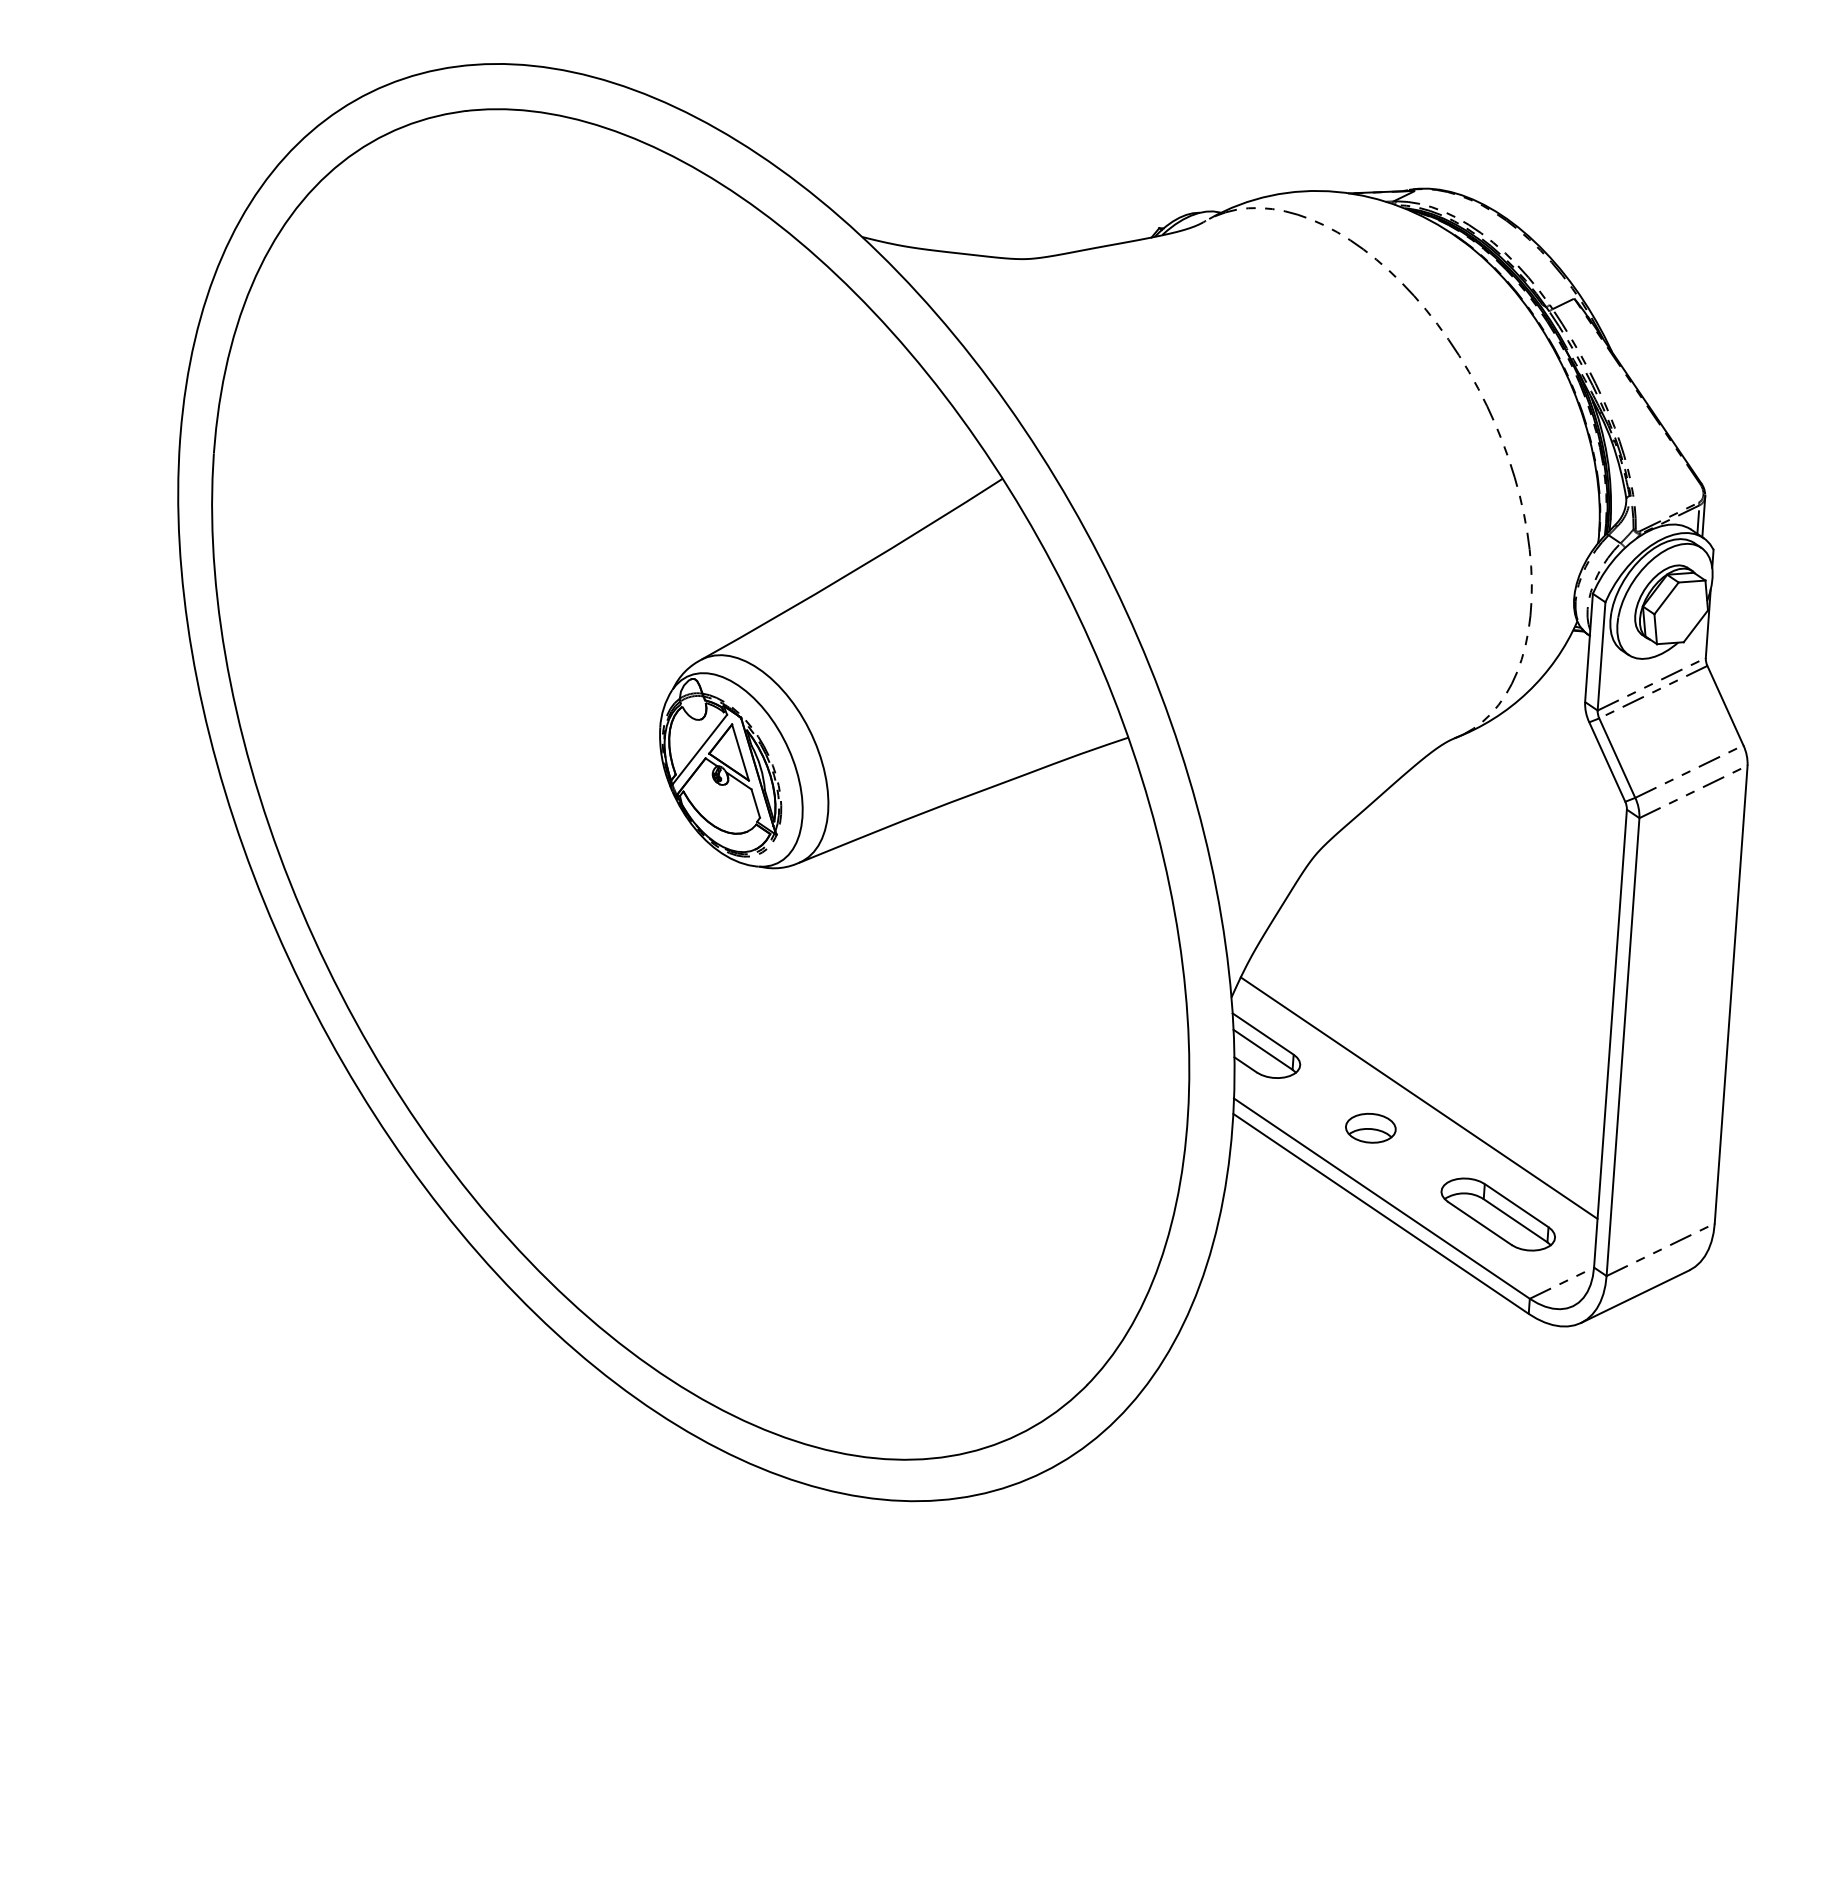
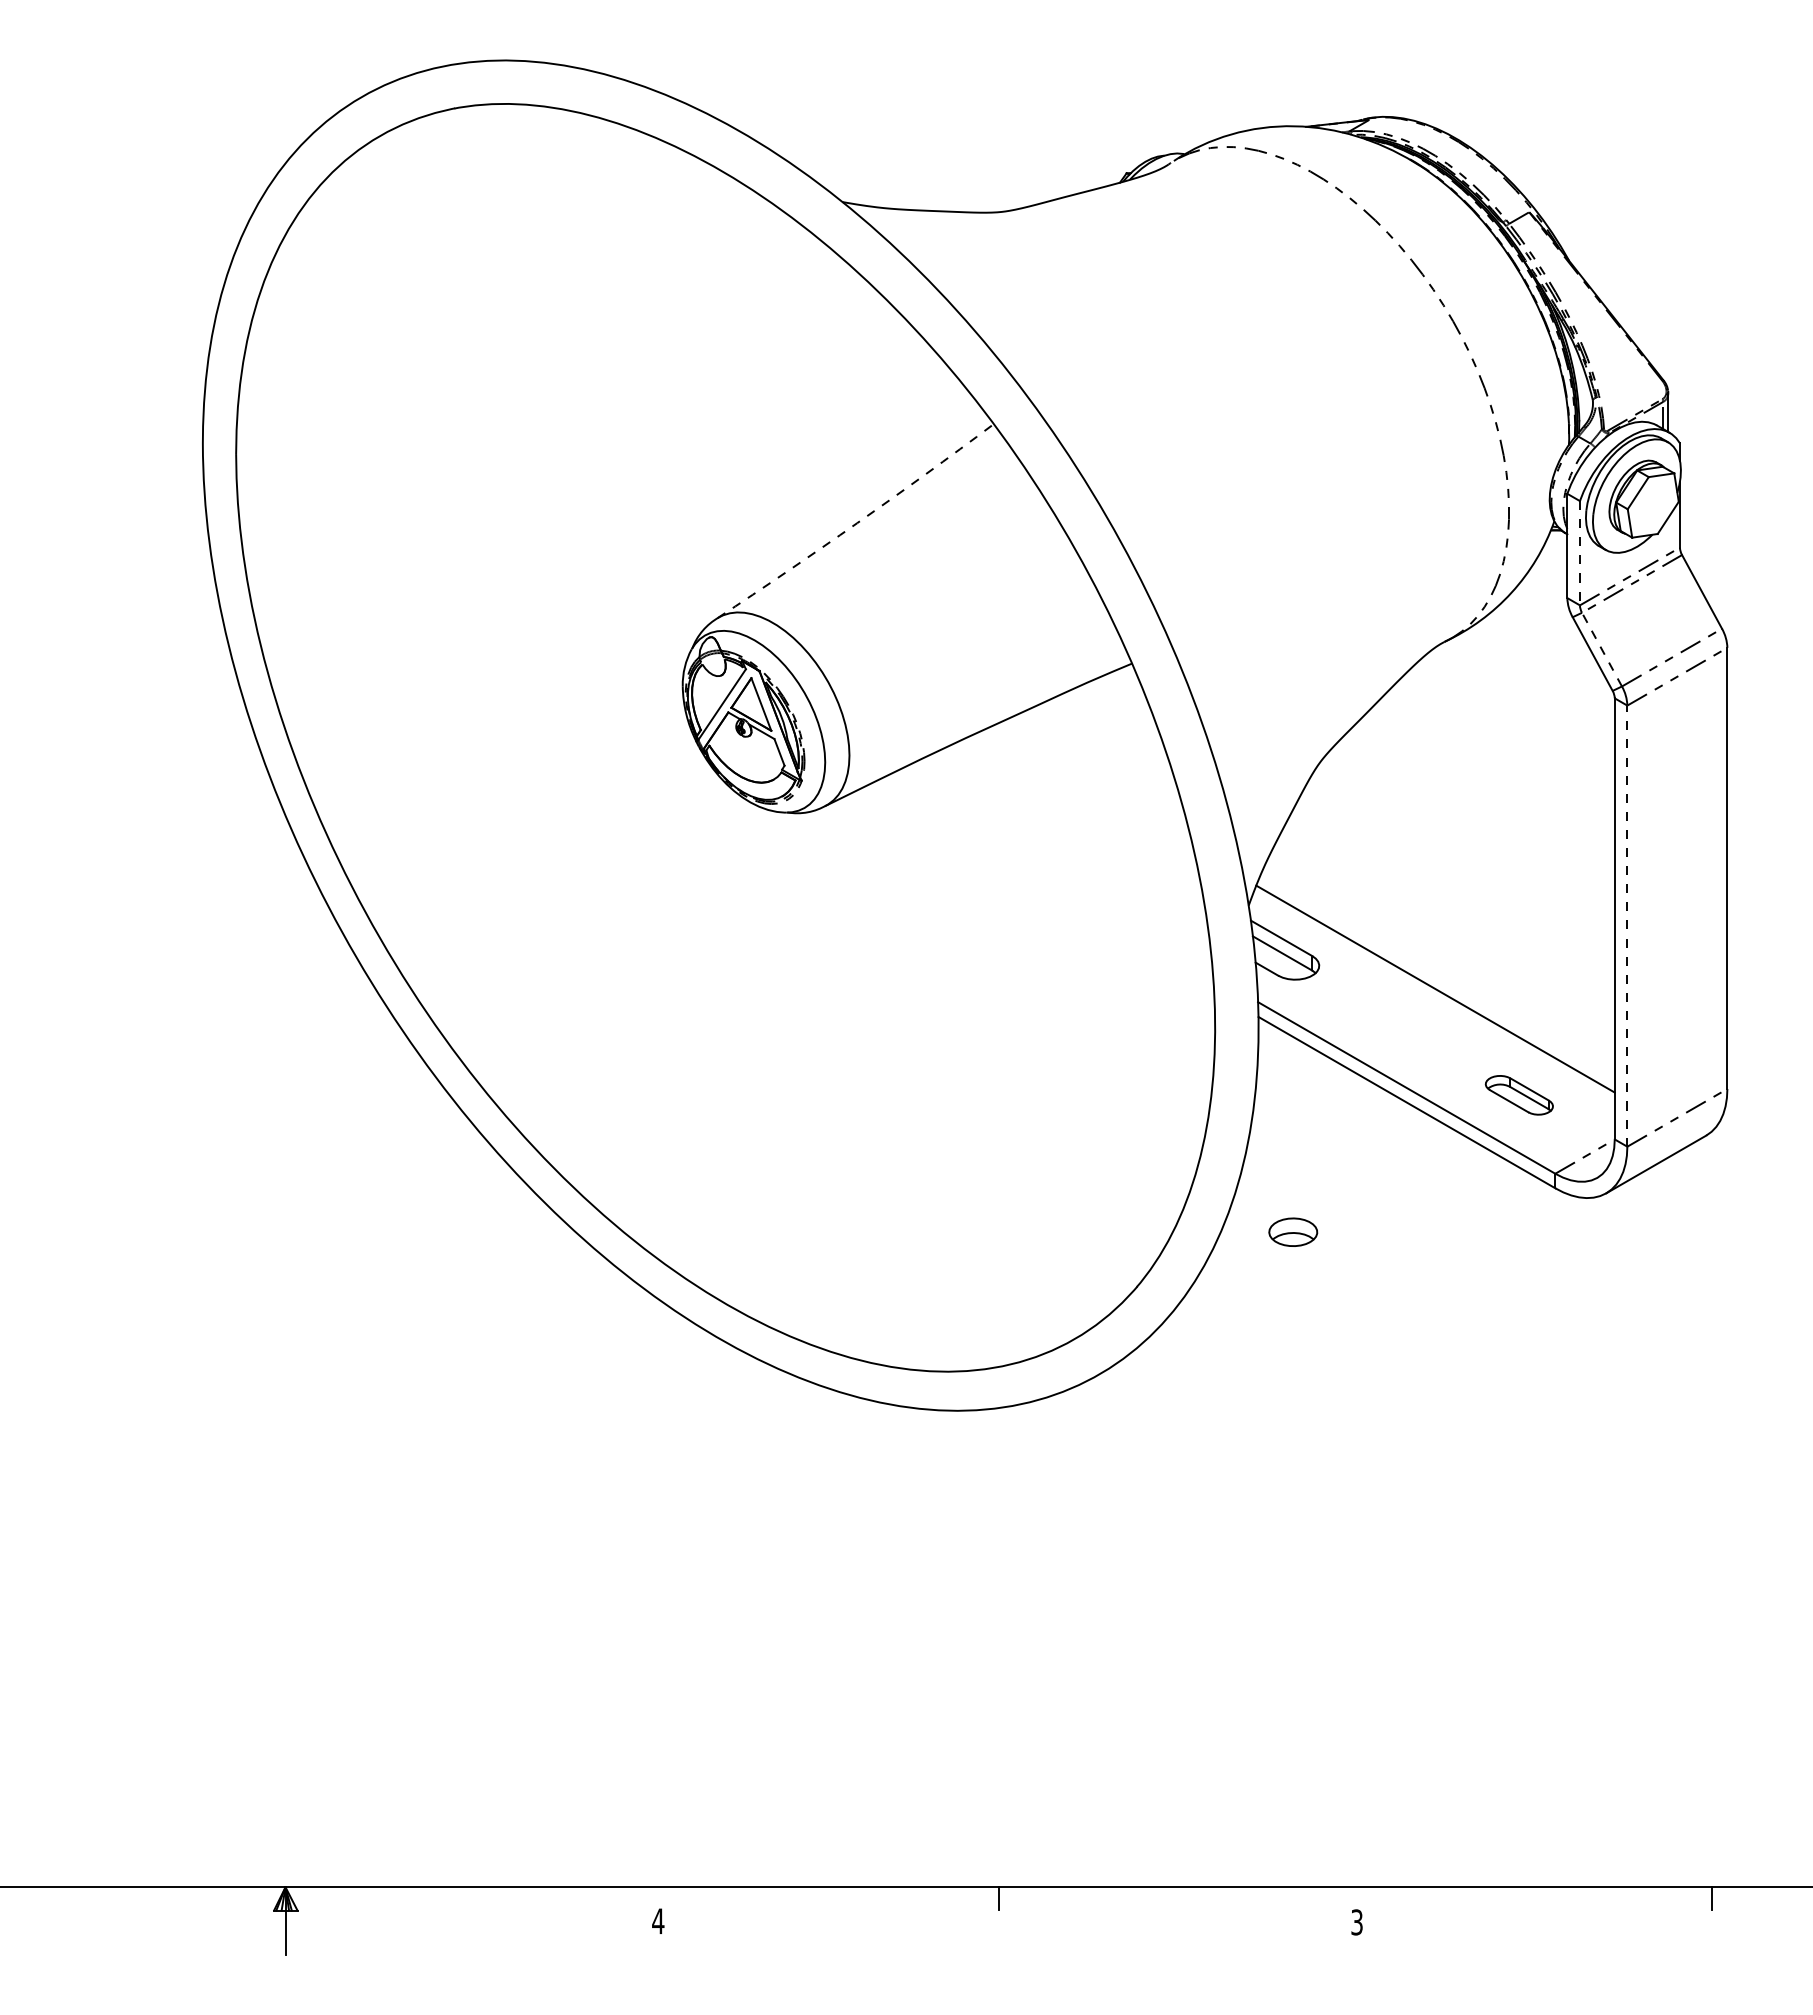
arc: (853, 571) -> (857, 523), solid -> dashed
line: (1601, 656) -> (1579, 553), solid -> dashed
line: (1617, 758) -> (1602, 649), solid -> dashed
line: (1623, 1047) -> (1627, 926), solid -> dashed
part: (1371, 1127) -> (1293, 1231), moved
part: (1498, 1214) -> (1519, 1095), size x0.6

